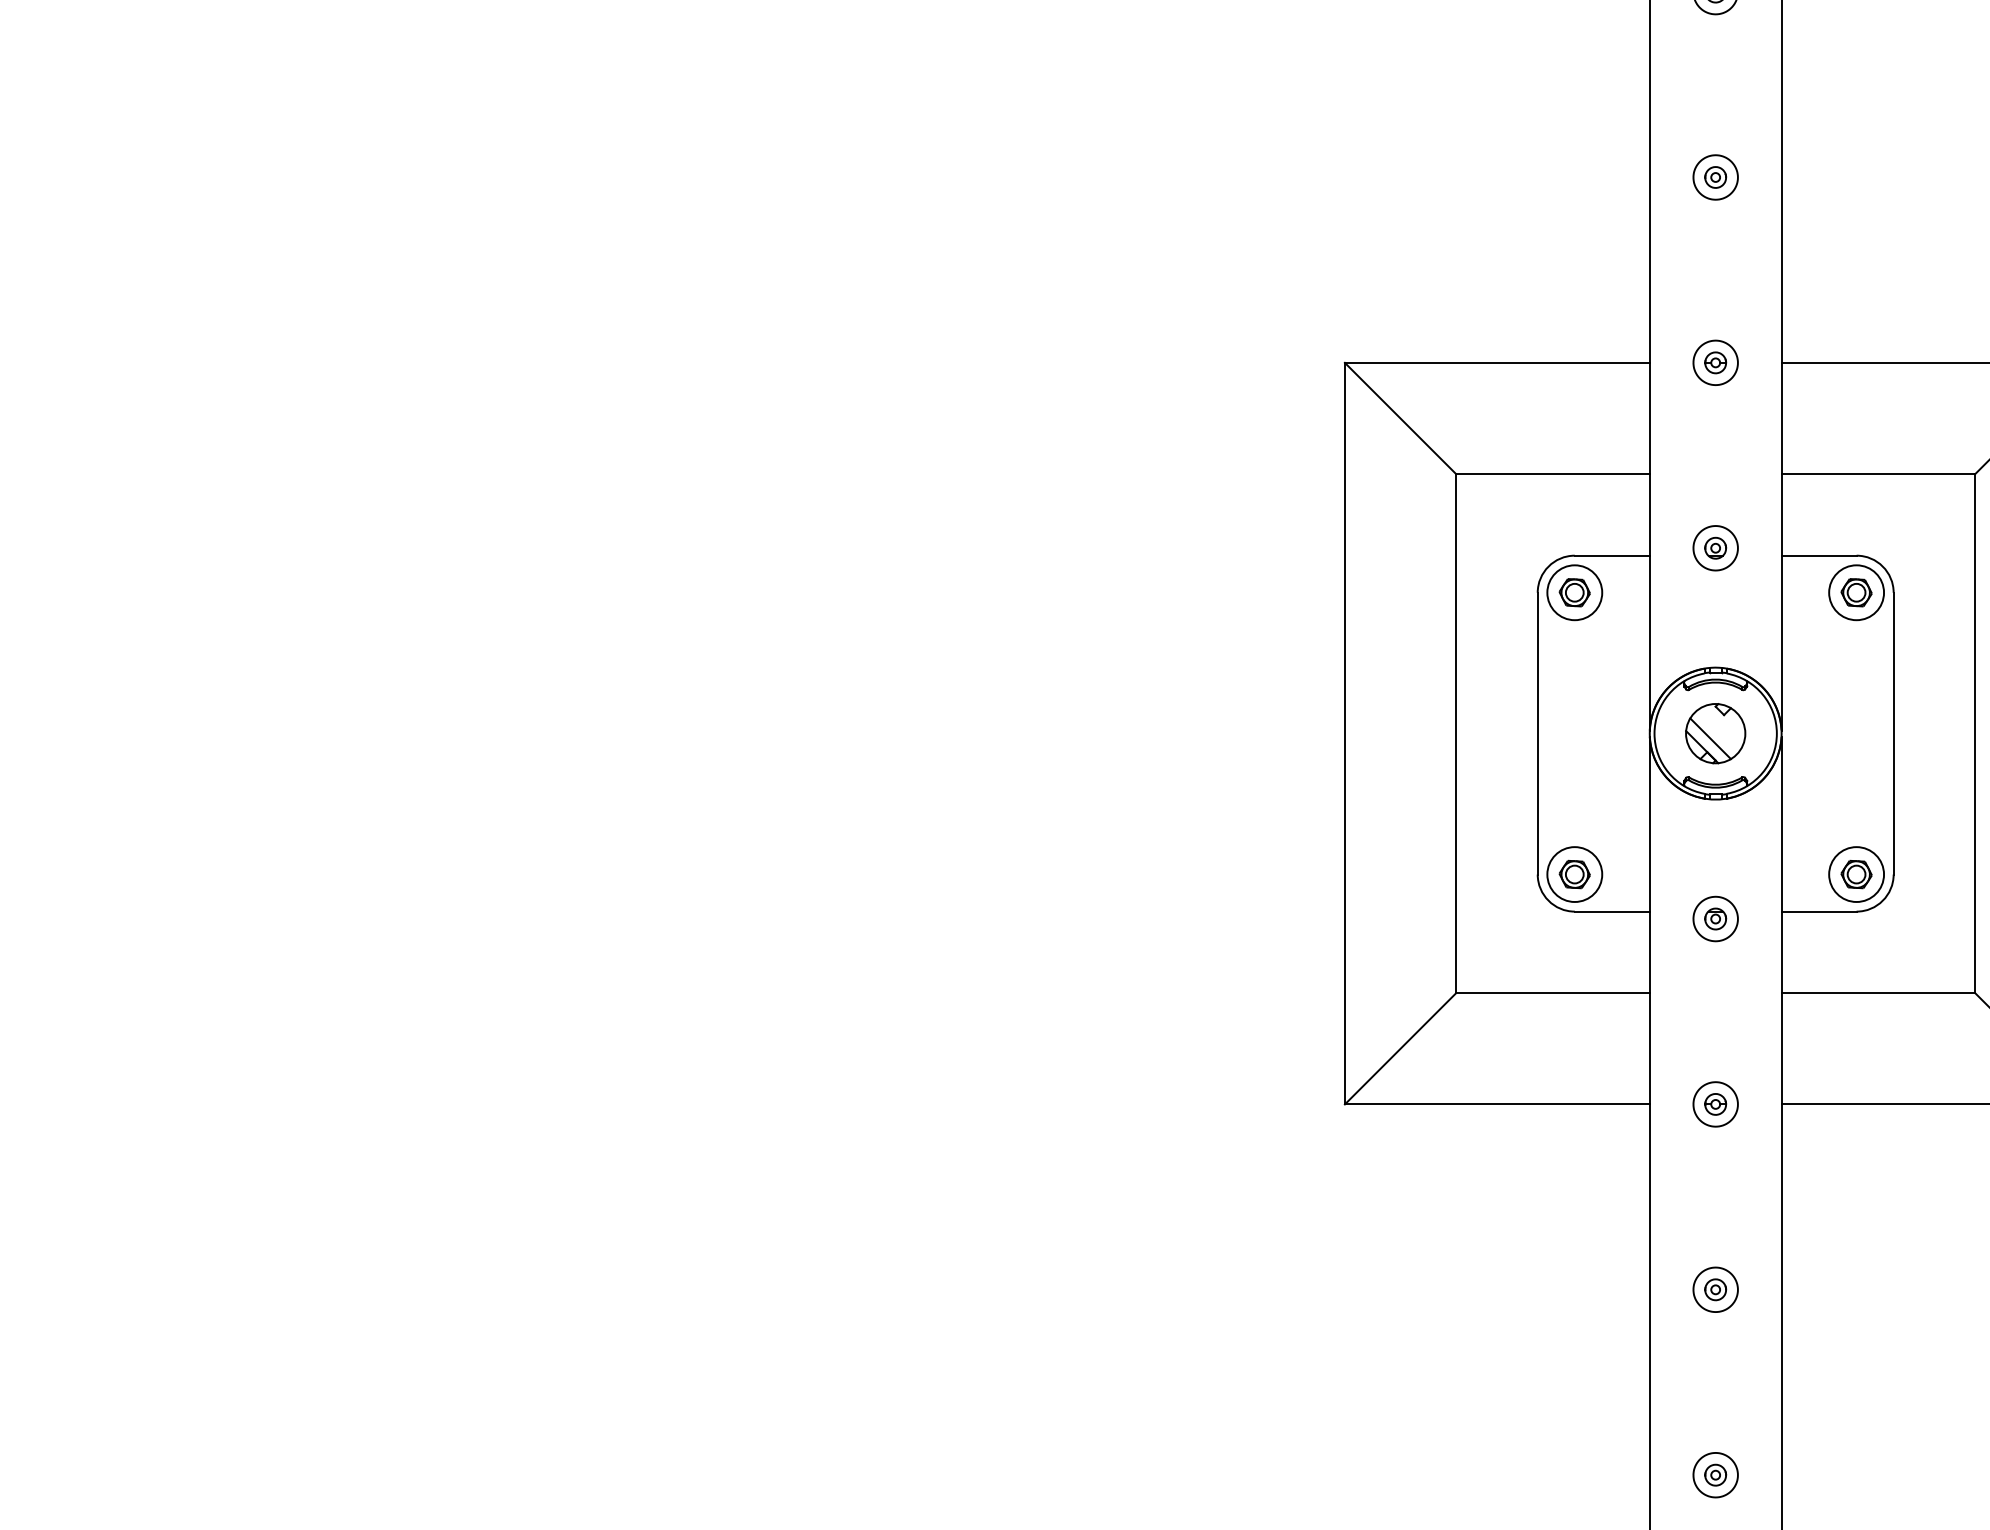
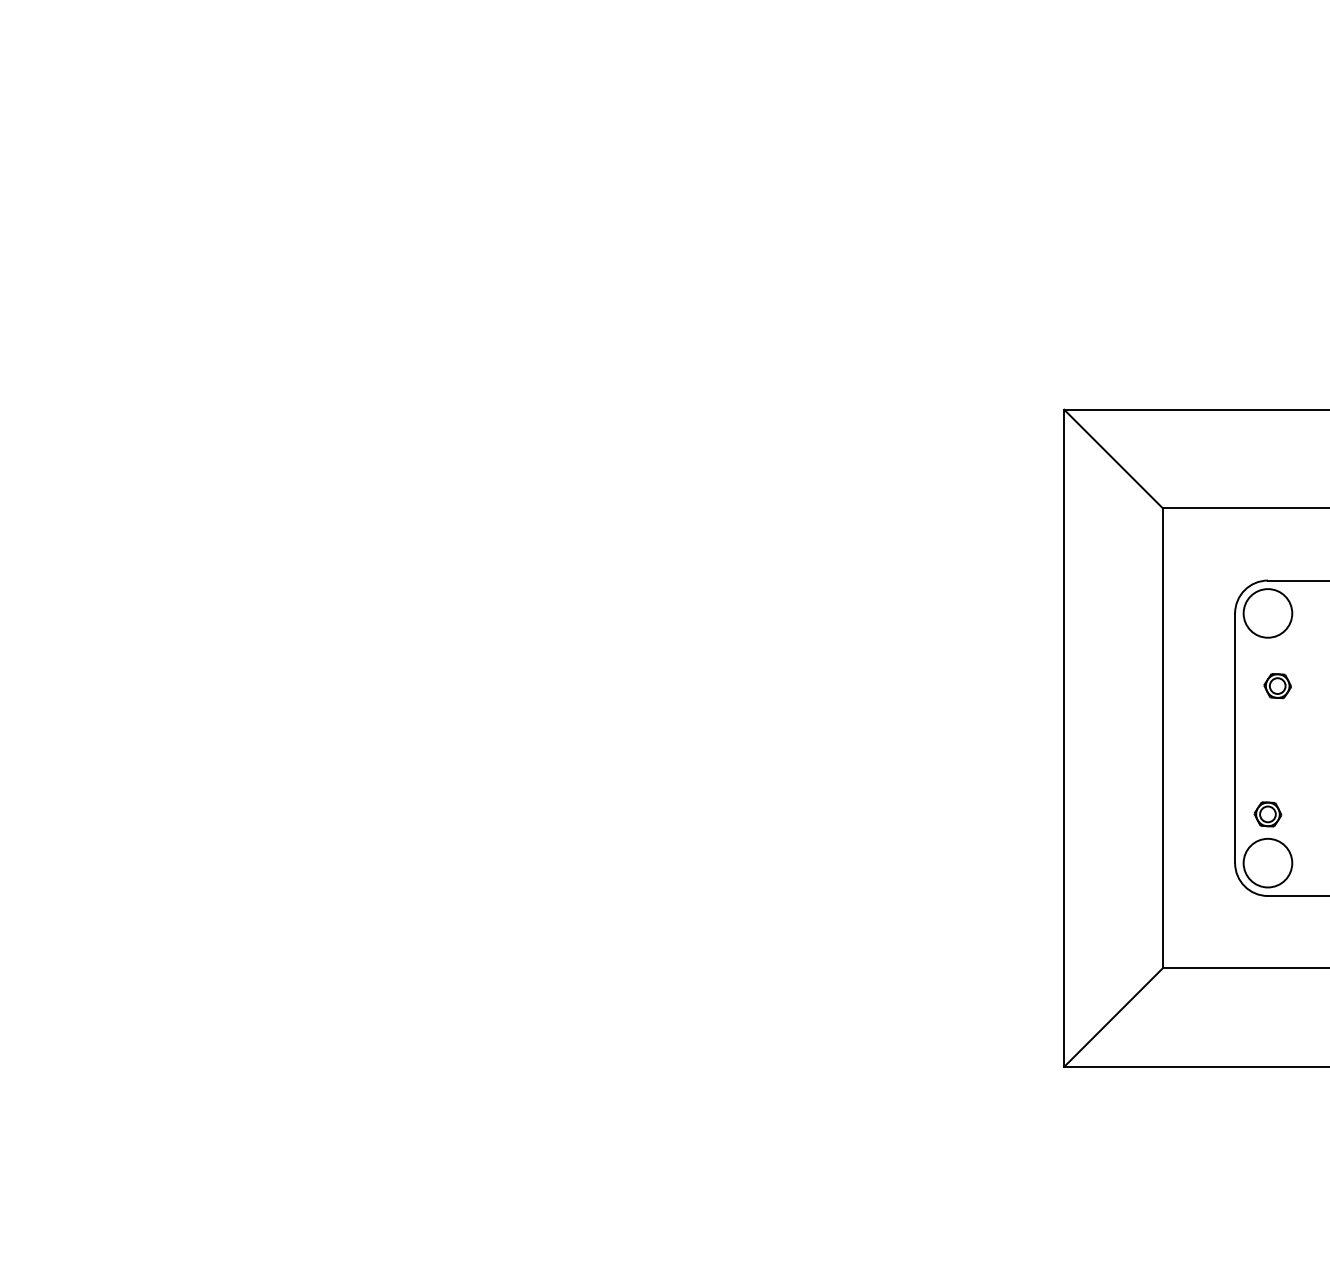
part: (1574, 592) -> (1277, 685), moved
part: (1574, 874) -> (1267, 814), moved

